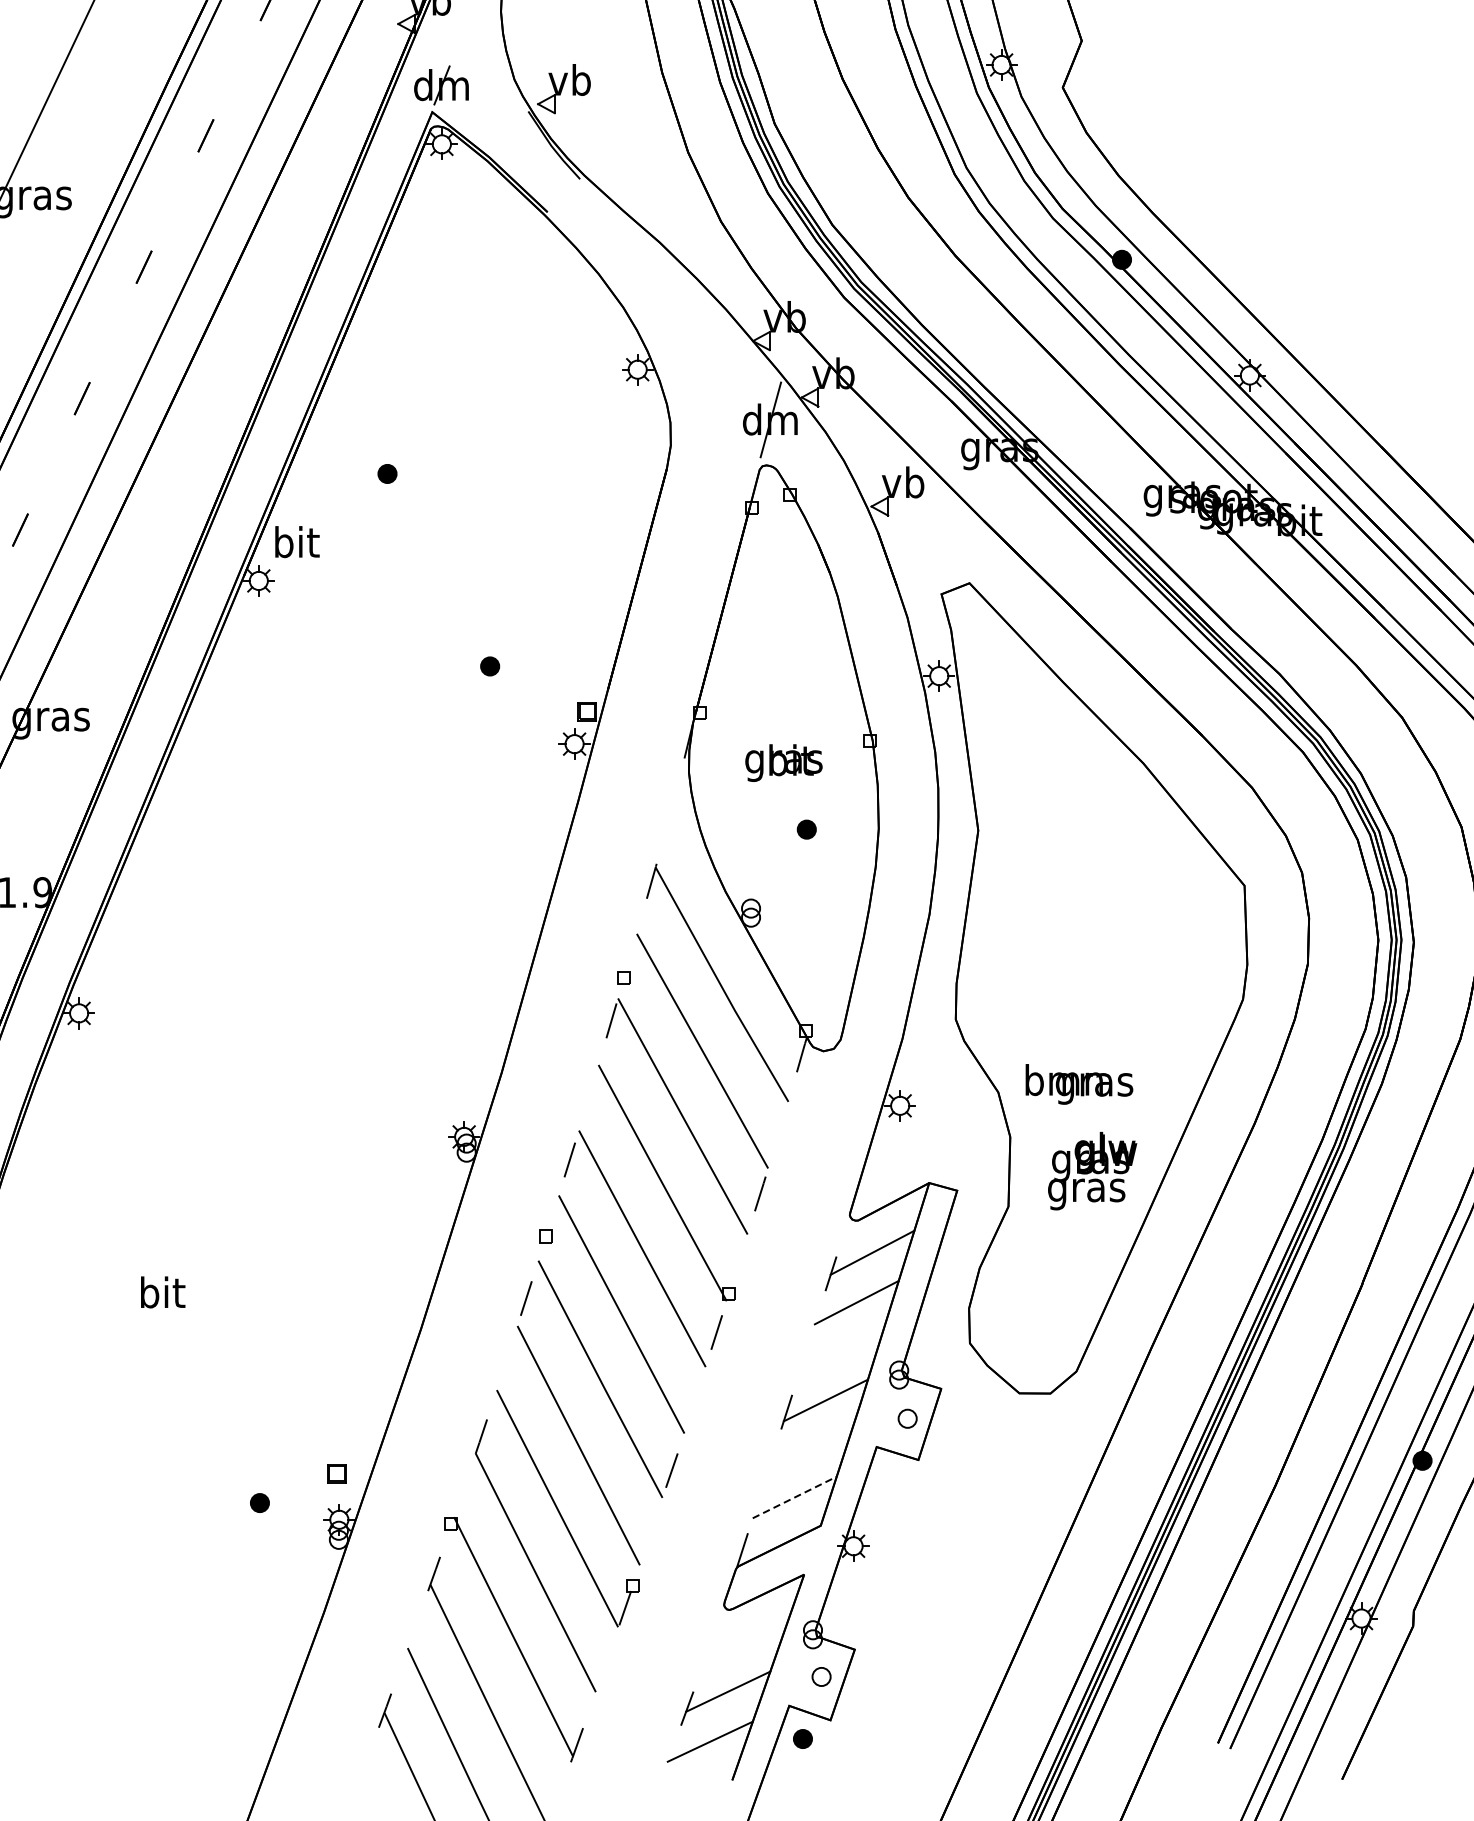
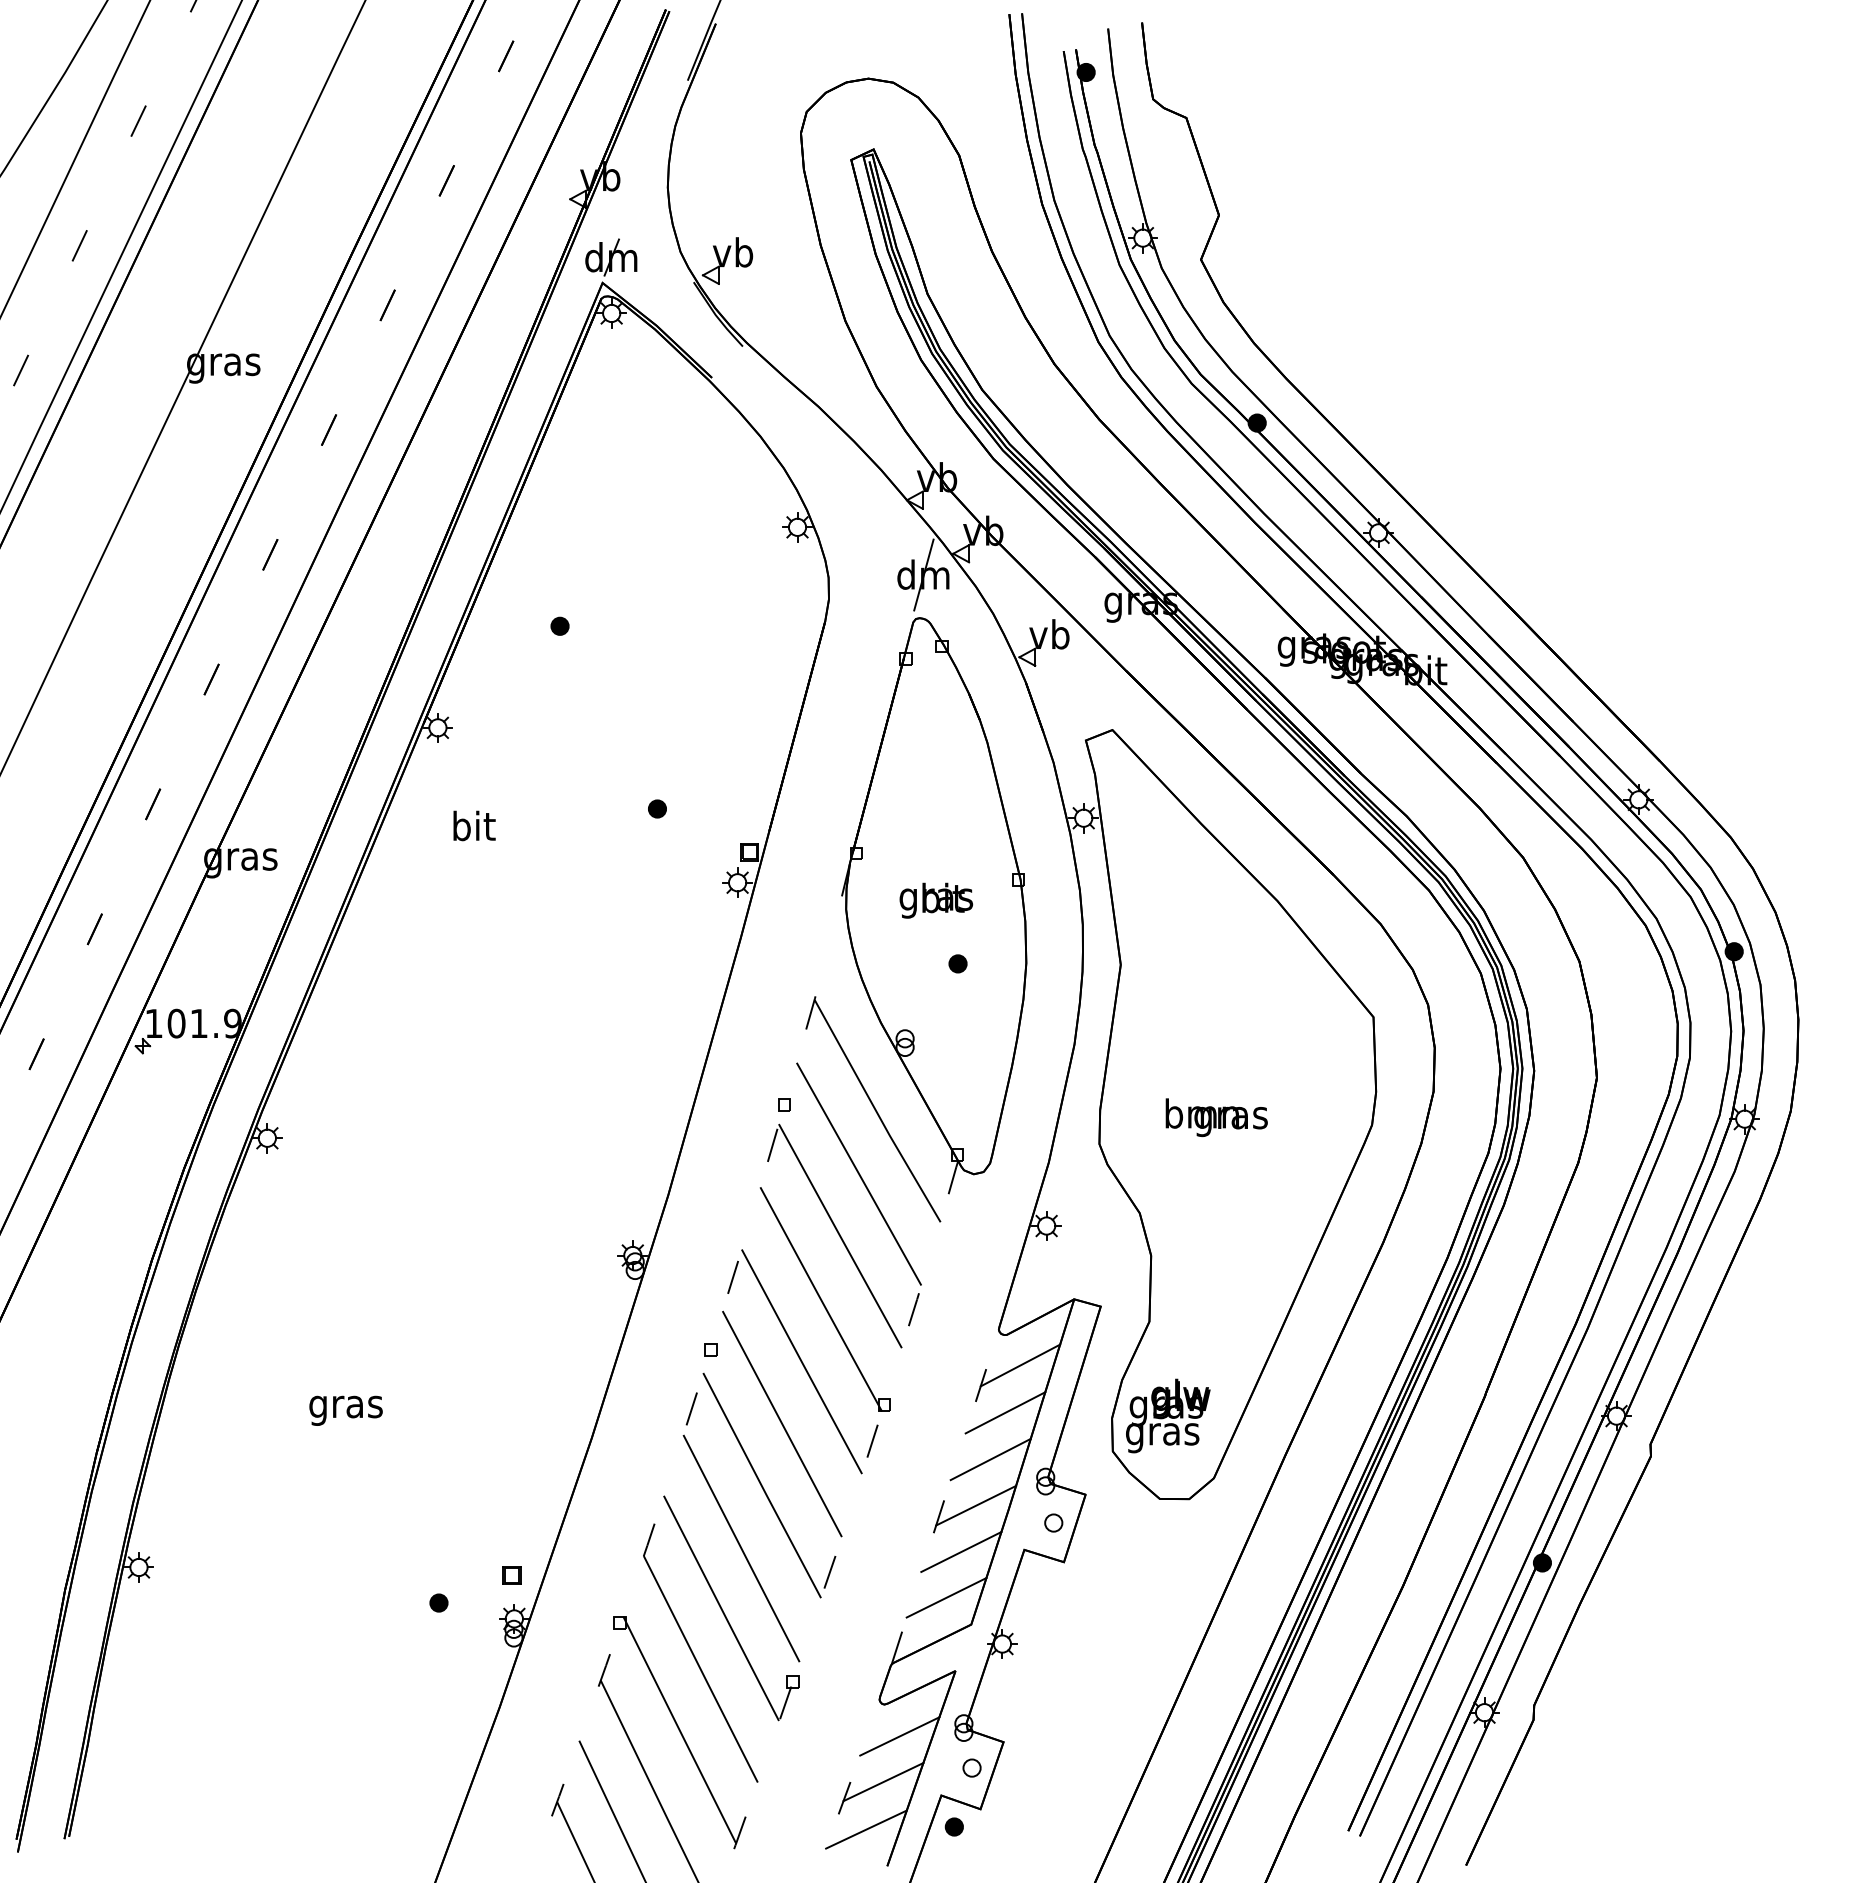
text: (297, 541) -> (474, 825), moved
text: (1079, 1084) -> (1216, 1117), moved
text: (1092, 1170) -> (1168, 1415), moved
text: (161, 1295) -> (345, 1406), bit -> gras
line: (841, 1351) -> (990, 1459), added
line: (810, 1449) -> (961, 1552), added
line: (795, 1497) -> (947, 1597), dashed -> solid
line: (745, 1643) -> (899, 1736), added

